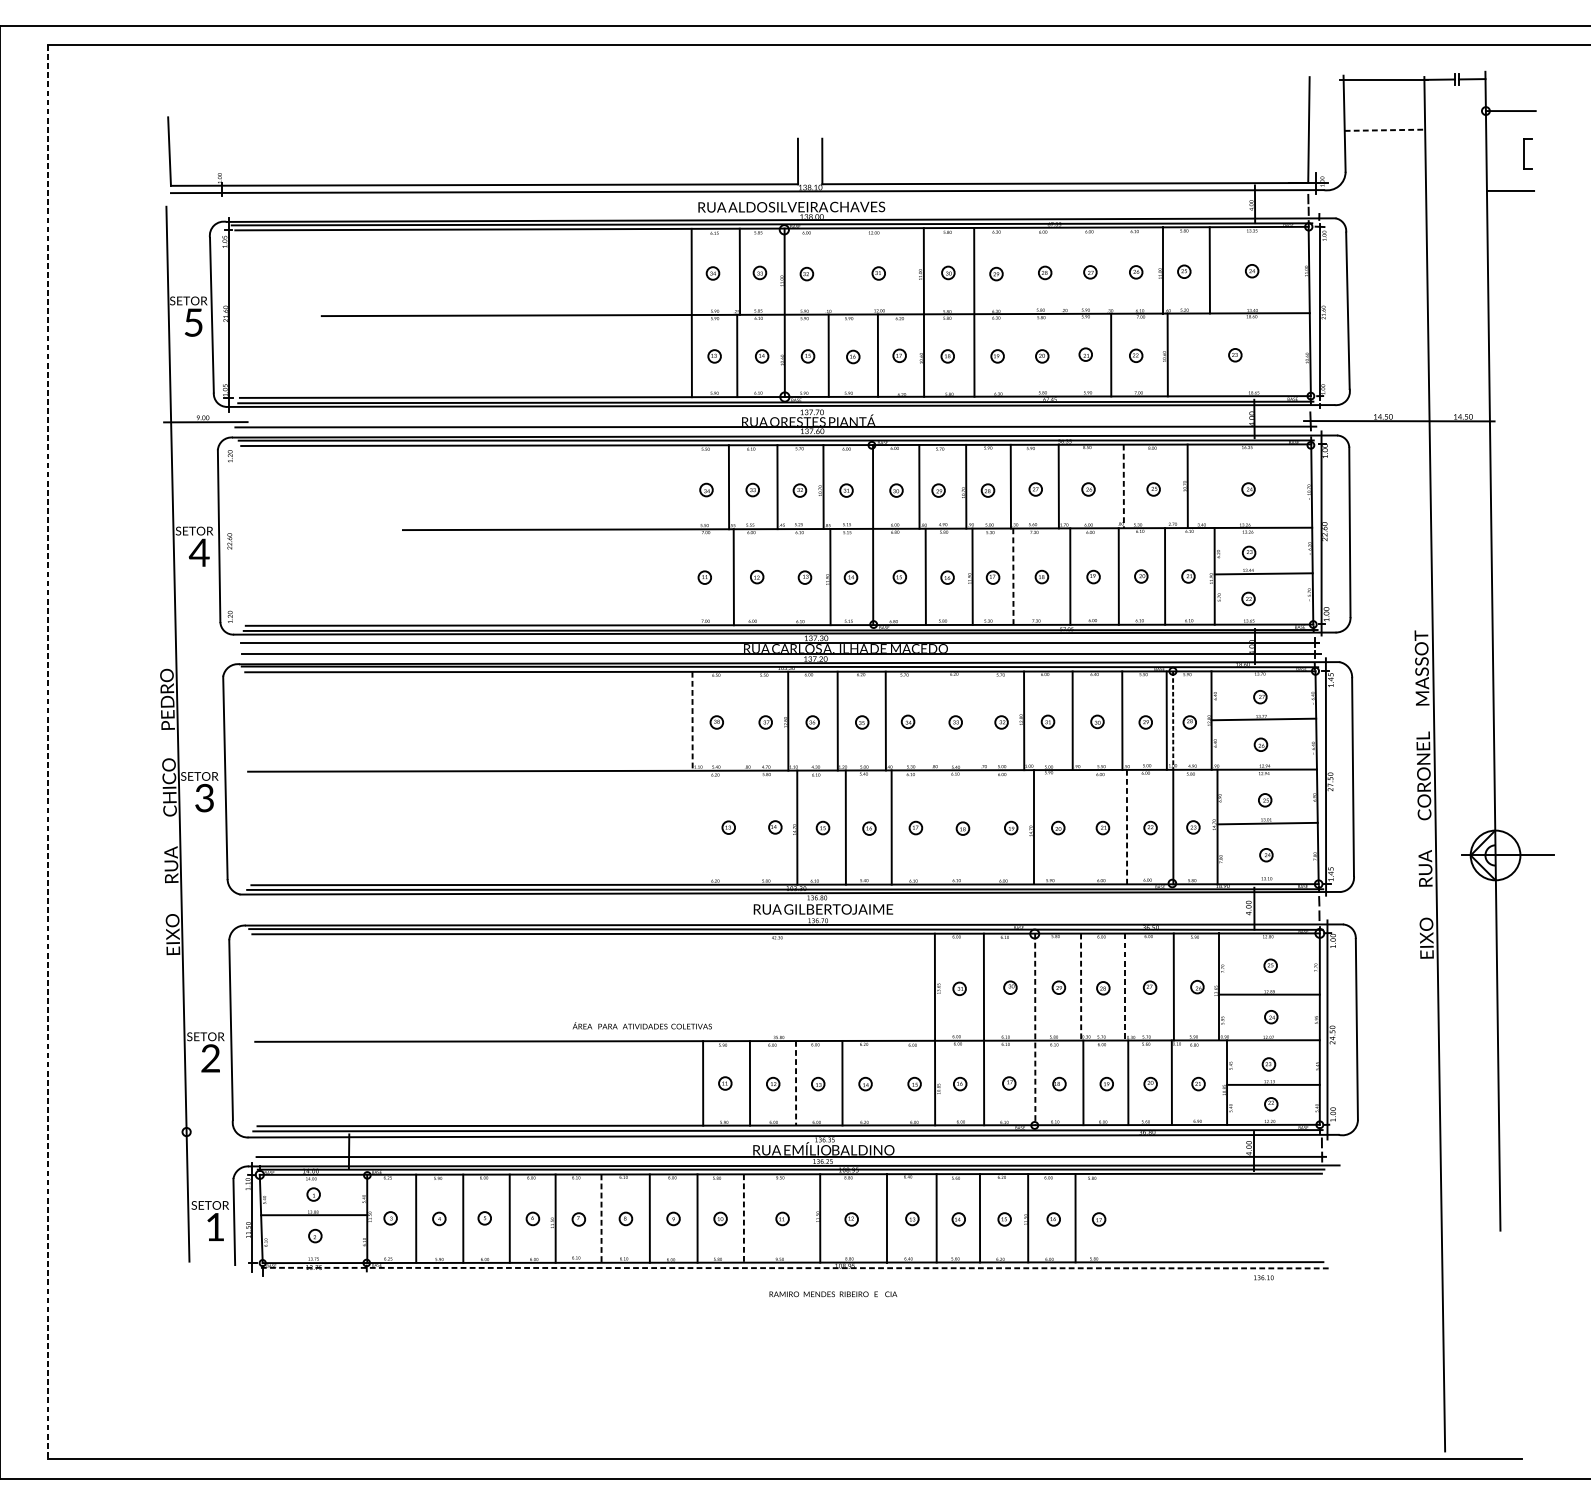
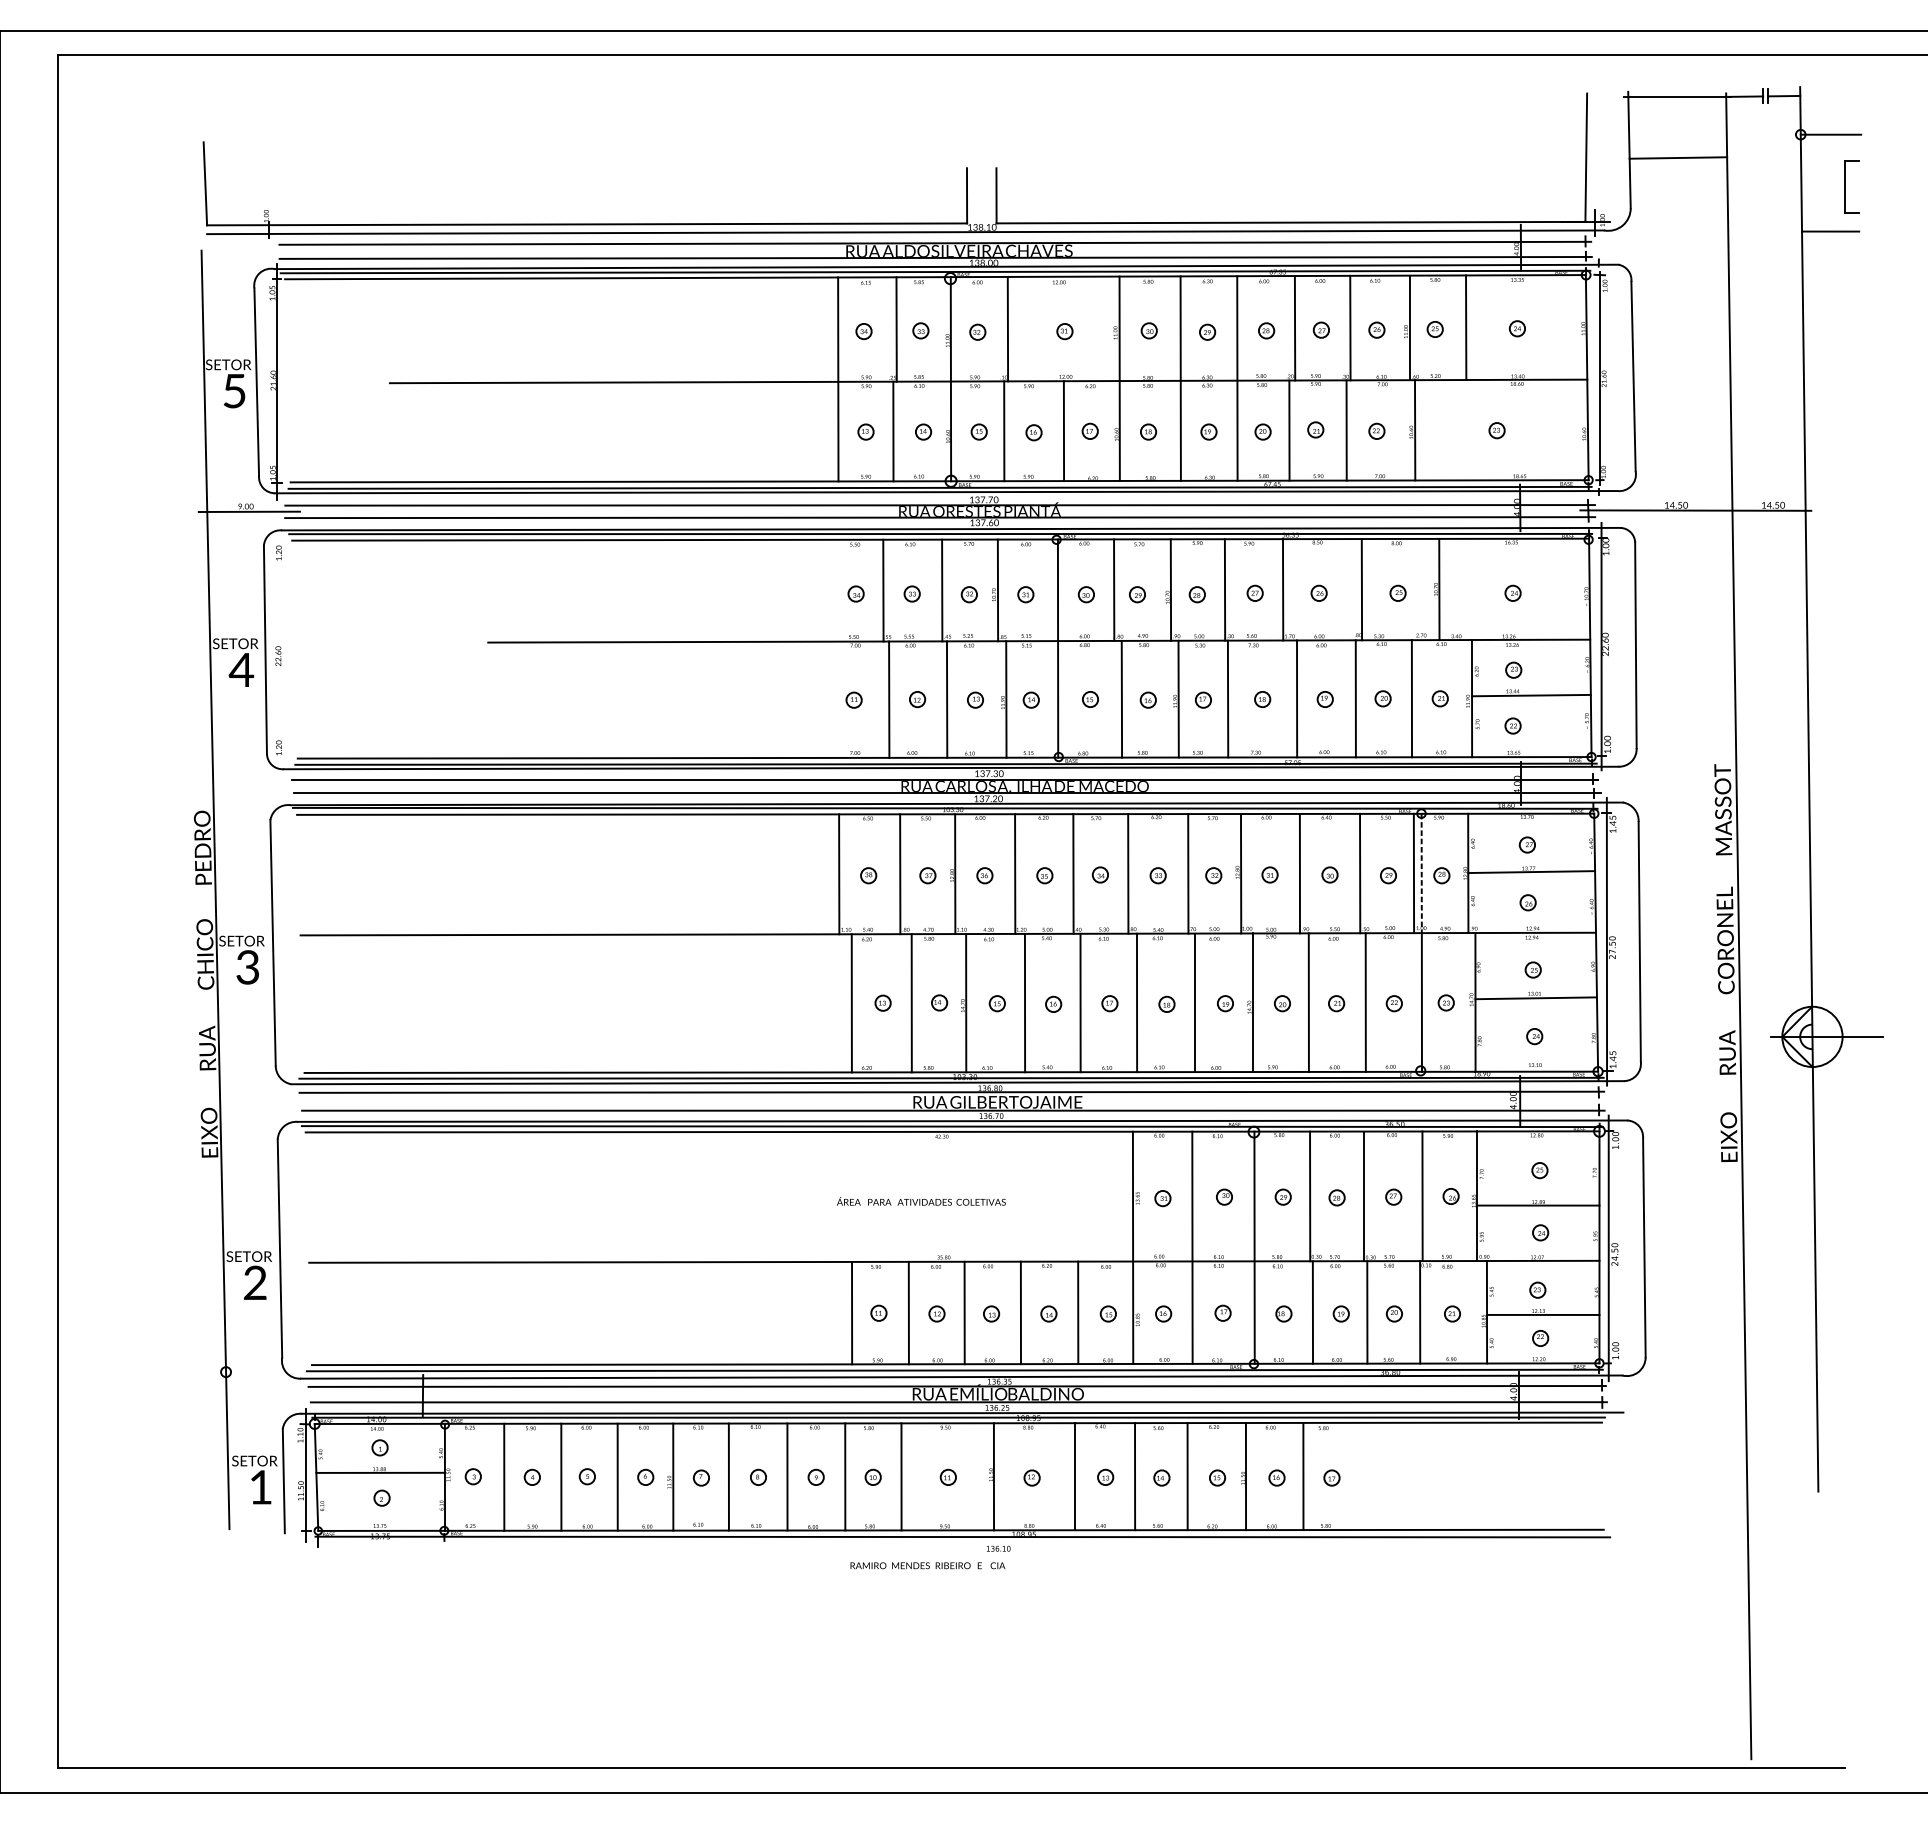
line: (1385, 130) -> (1678, 158), dashed -> solid
part: (1527, 153) -> (1851, 186), size x1.43
line: (771, 200) -> (935, 242), added
line: (771, 212) -> (935, 257), added
line: (831, 270) -> (1007, 328), added
line: (1068, 270) -> (1294, 328), added
line: (1114, 270) -> (1350, 327), added
line: (1021, 312) -> (1237, 378), added
line: (1064, 355) -> (1289, 430), added
line: (775, 417) -> (939, 505), added
line: (1123, 486) -> (1361, 589), dashed -> solid
line: (1013, 576) -> (1228, 698), dashed -> solid
line: (781, 577) -> (946, 699), added
line: (931, 720) -> (1128, 873), added
line: (980, 720) -> (1188, 873), added
line: (692, 721) -> (839, 874), dashed -> solid
line: (743, 721) -> (900, 874), added
line: (47, 752) -> (57, 911), dashed -> solid
line: (702, 827) -> (851, 1003), added
line: (752, 827) -> (911, 1003), added
line: (937, 827) -> (1136, 1002), added
line: (985, 827) -> (1194, 1002), added
line: (1079, 827) -> (1308, 1002), added
line: (1126, 827) -> (1365, 1003), dashed -> solid
line: (785, 900) -> (951, 1091), added
line: (786, 916) -> (953, 1110), added
line: (1081, 987) -> (1310, 1196), dashed -> solid
line: (1125, 987) -> (1363, 1196), dashed -> solid
text: (642, 1025) -> (921, 1201), moved
line: (1035, 1030) -> (1254, 1248), dashed -> solid
line: (889, 1082) -> (1078, 1312), added
line: (795, 1083) -> (964, 1313), dashed -> solid
line: (789, 1143) -> (956, 1386), added
line: (743, 1218) -> (901, 1476), dashed -> solid
line: (601, 1219) -> (728, 1477), dashed -> solid
line: (794, 1268) -> (962, 1537), dashed -> solid
text: (1263, 1277) -> (998, 1548), moved
text: (833, 1294) -> (927, 1565), moved

